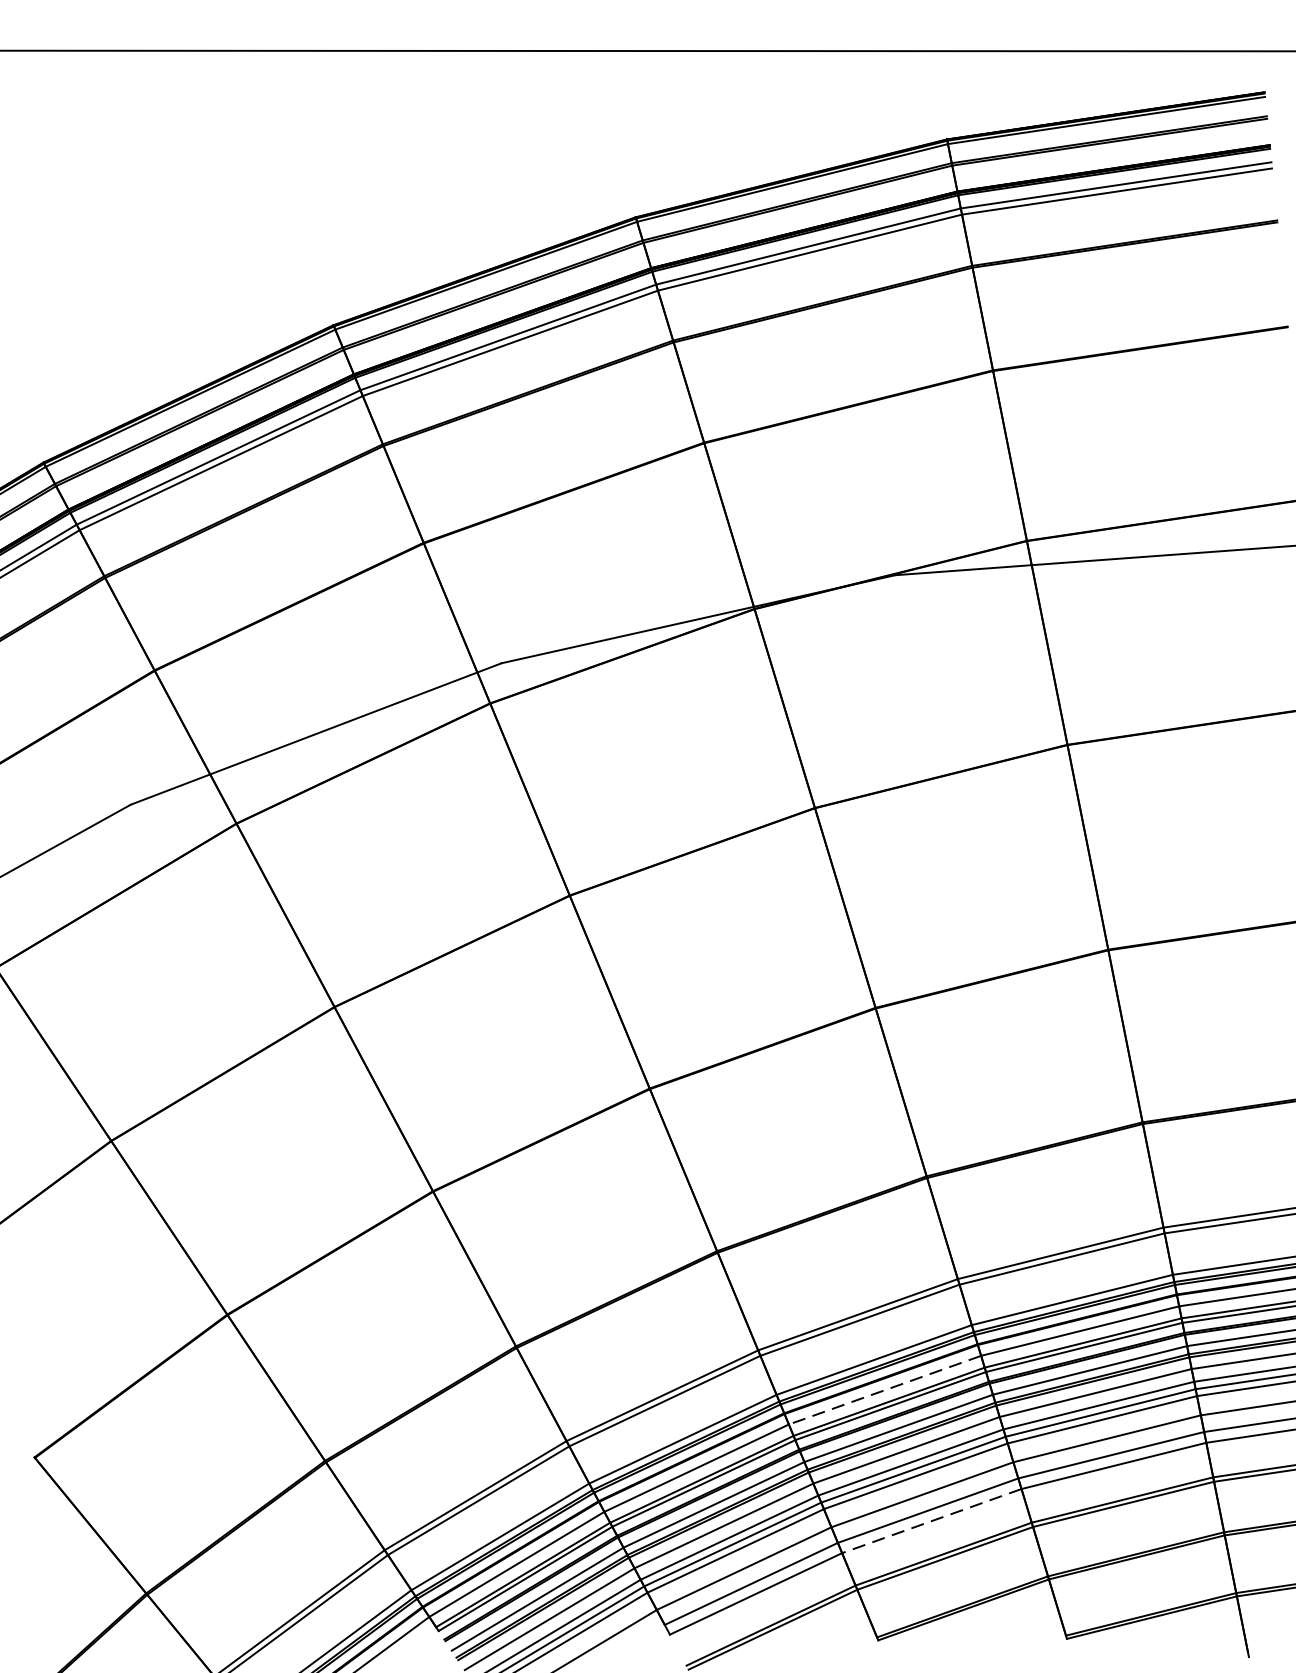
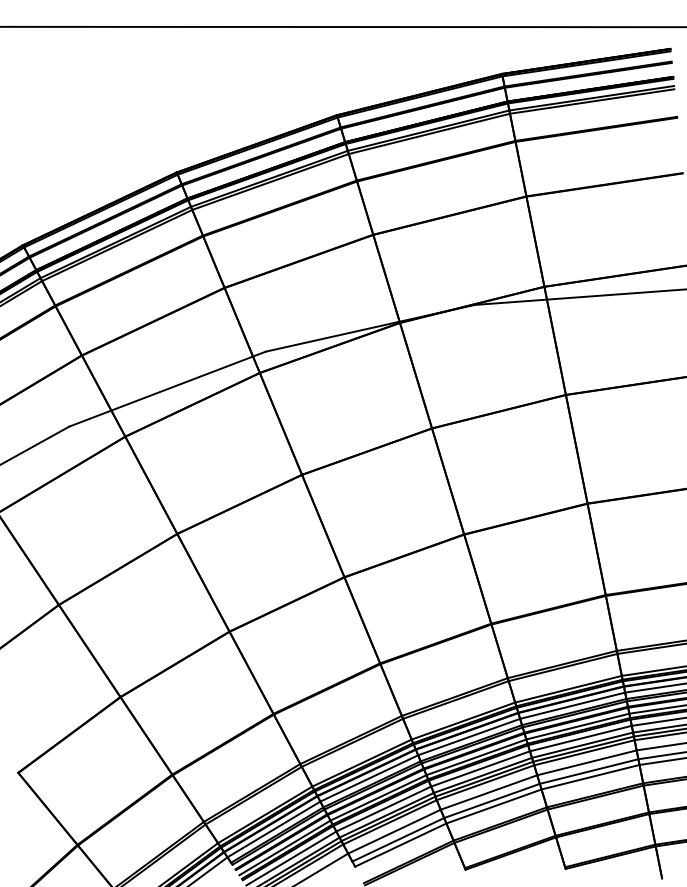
line: (883, 1390) -> (468, 737), dashed -> solid
line: (930, 1521) -> (493, 806), dashed -> solid

